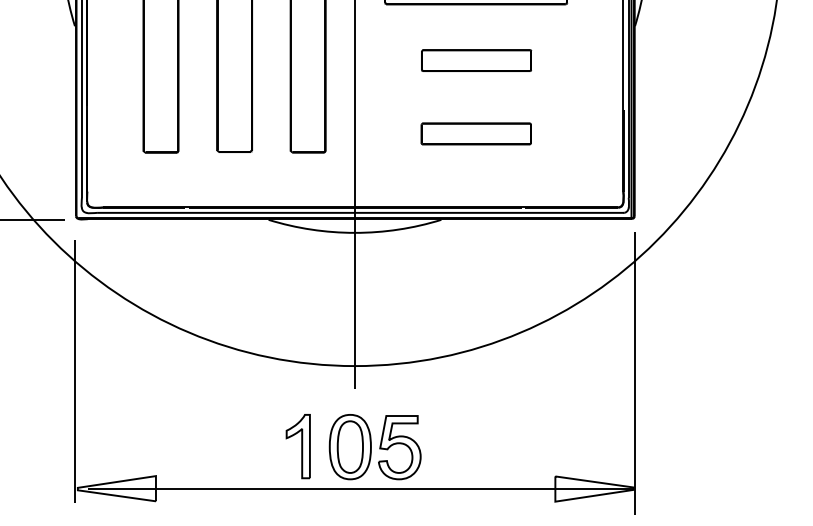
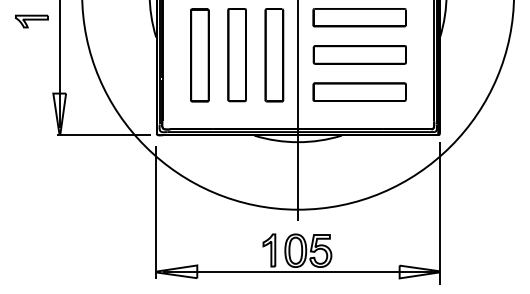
part: (476, 59) -> (359, 54), size x1.67
part: (476, 132) -> (359, 91), size x1.67

